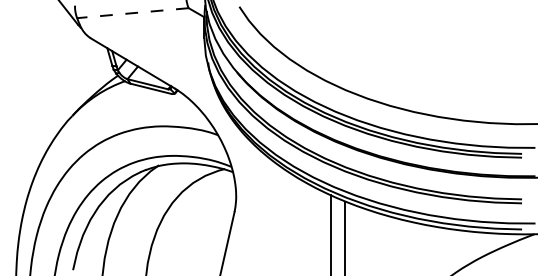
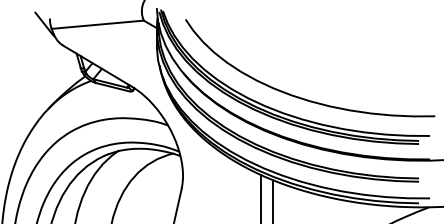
line: (132, 13) -> (97, 25), dashed -> solid

